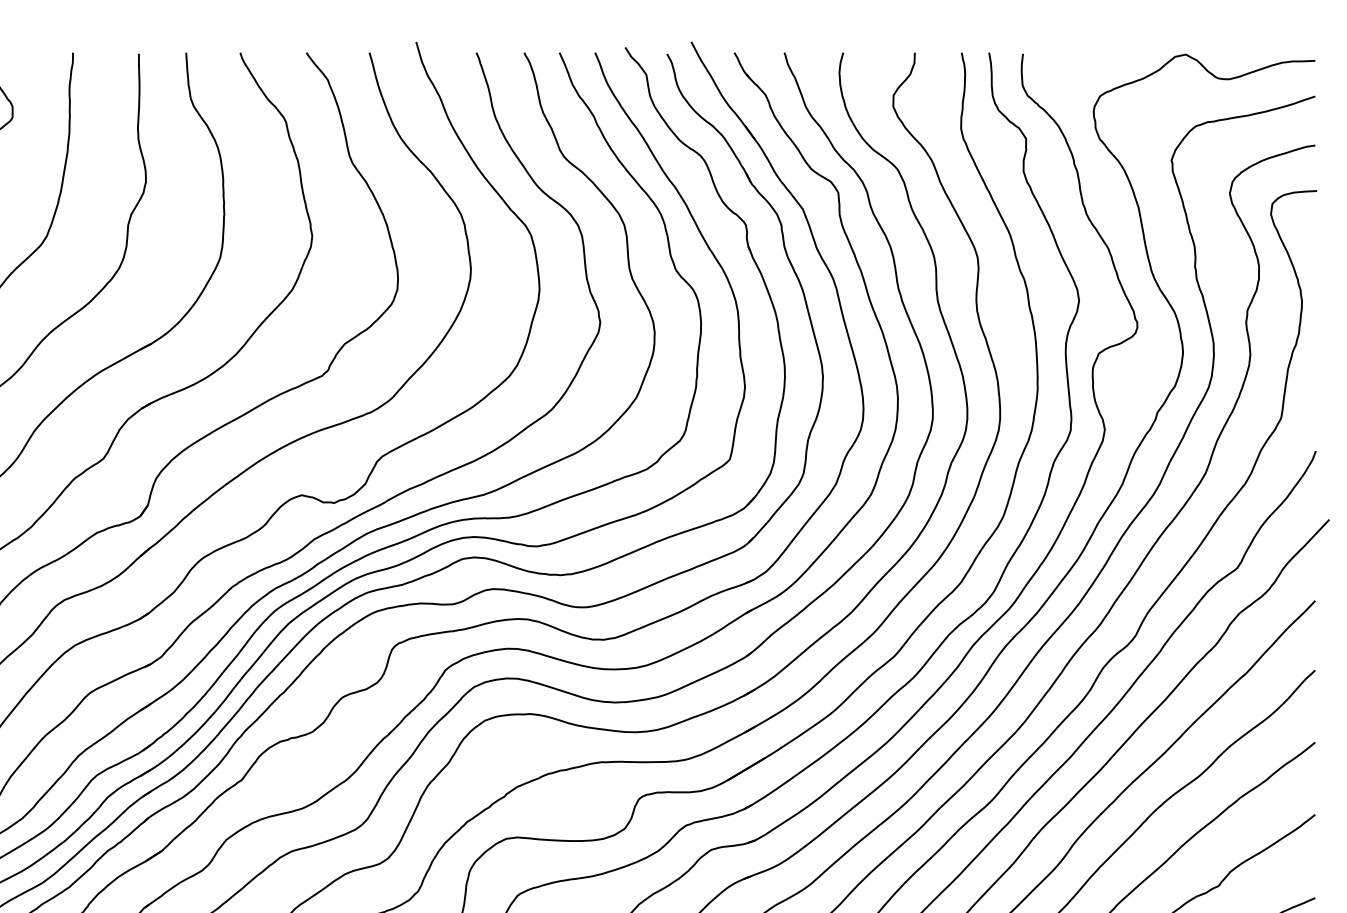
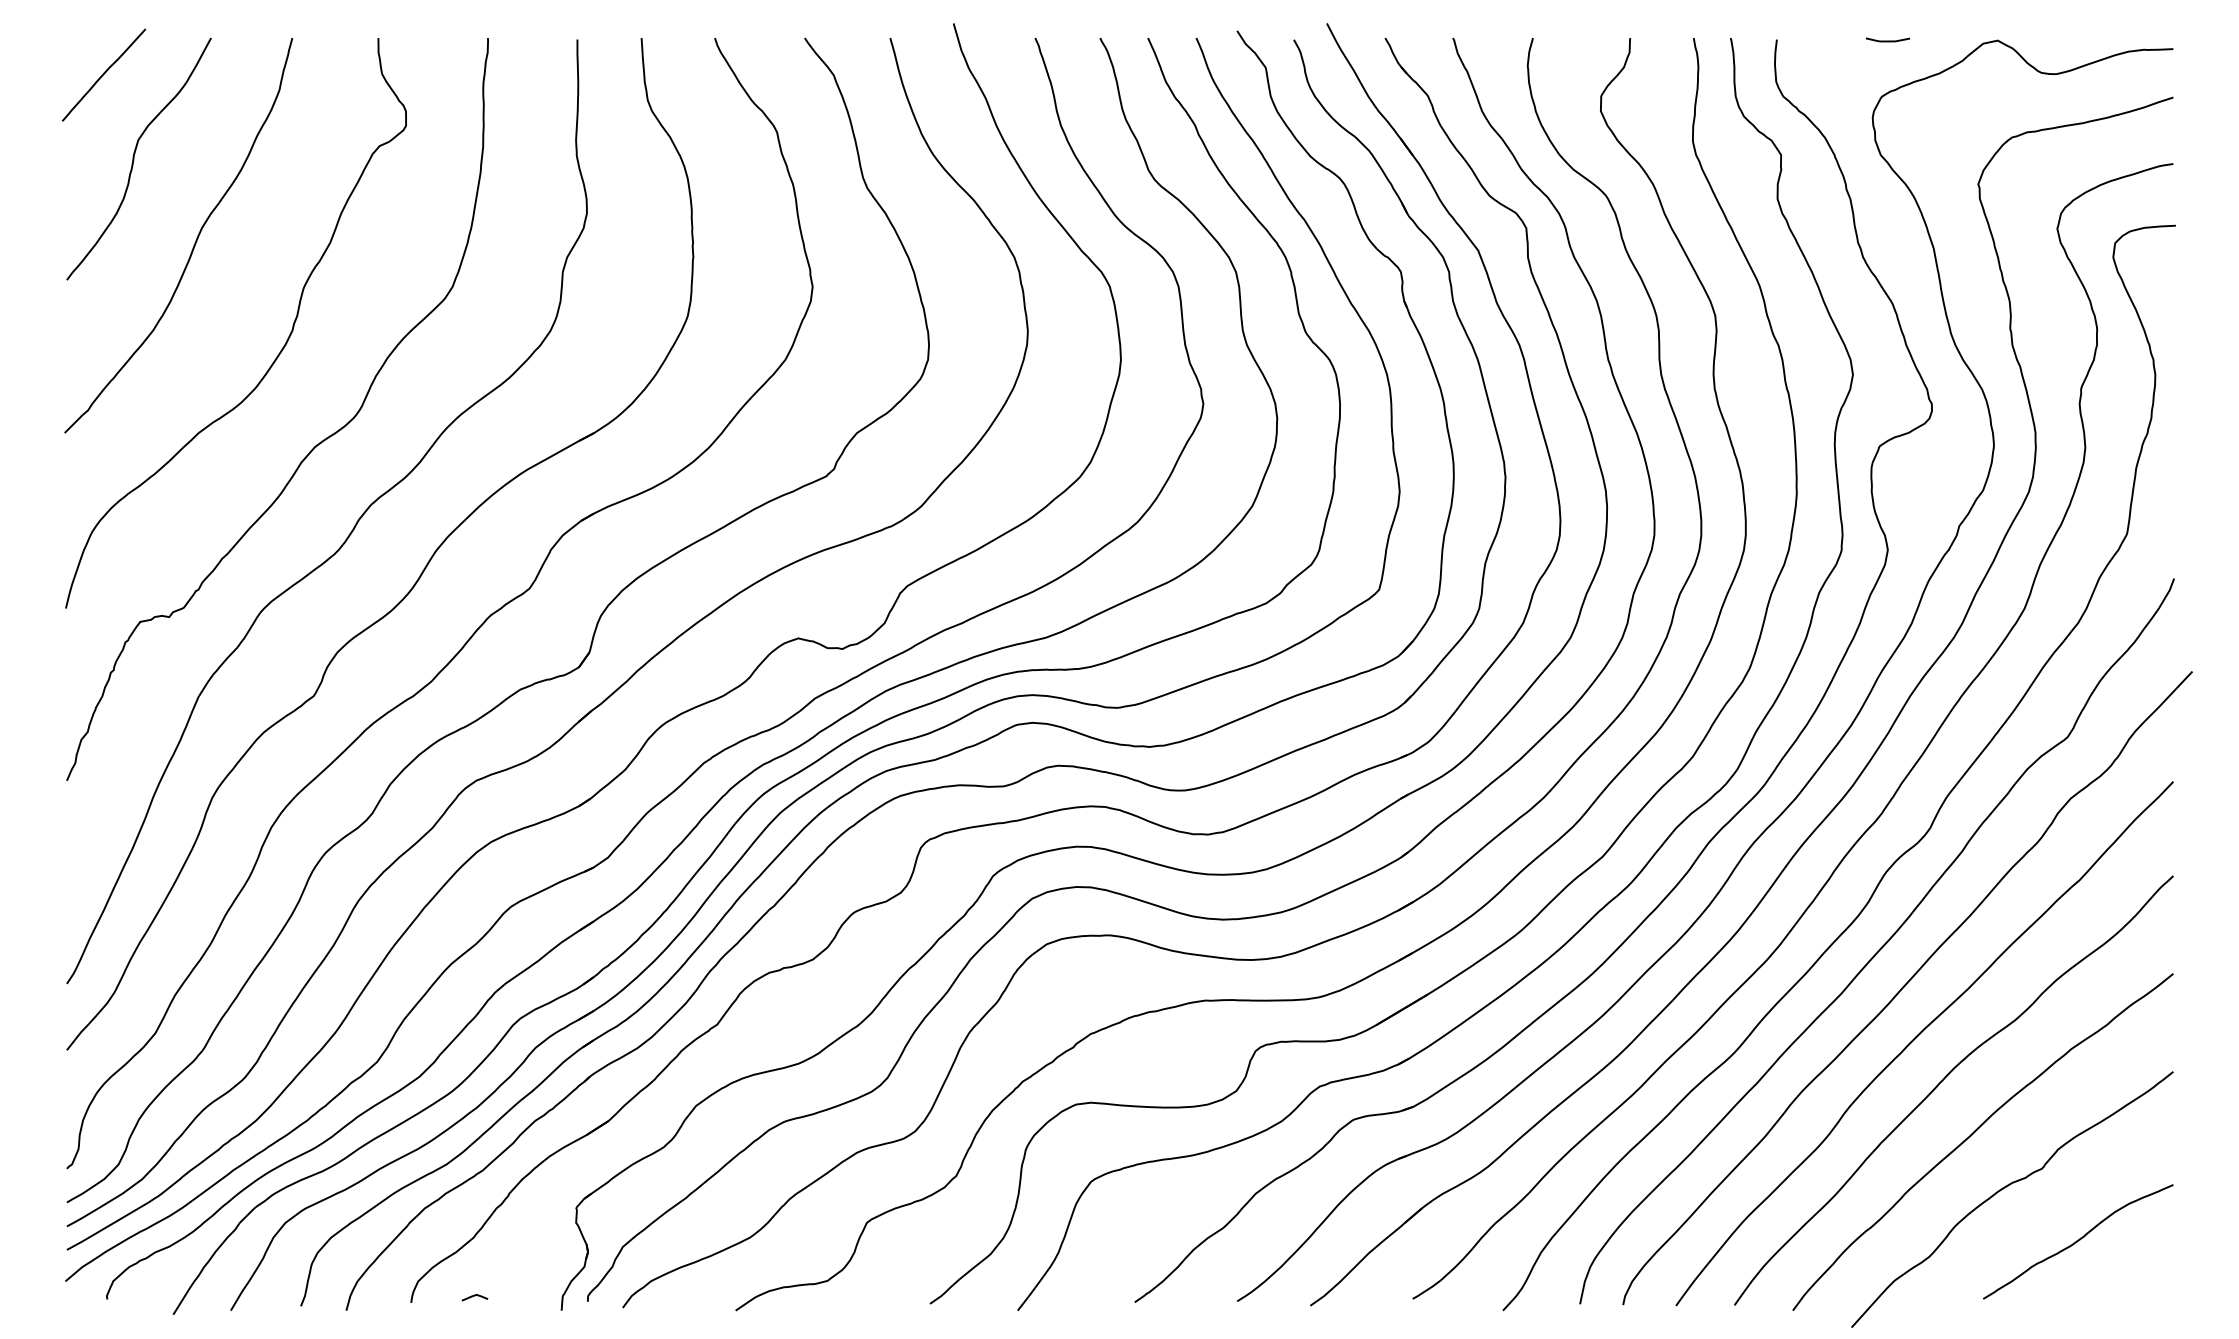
line: (1105, 54) -> (1888, 40), added

